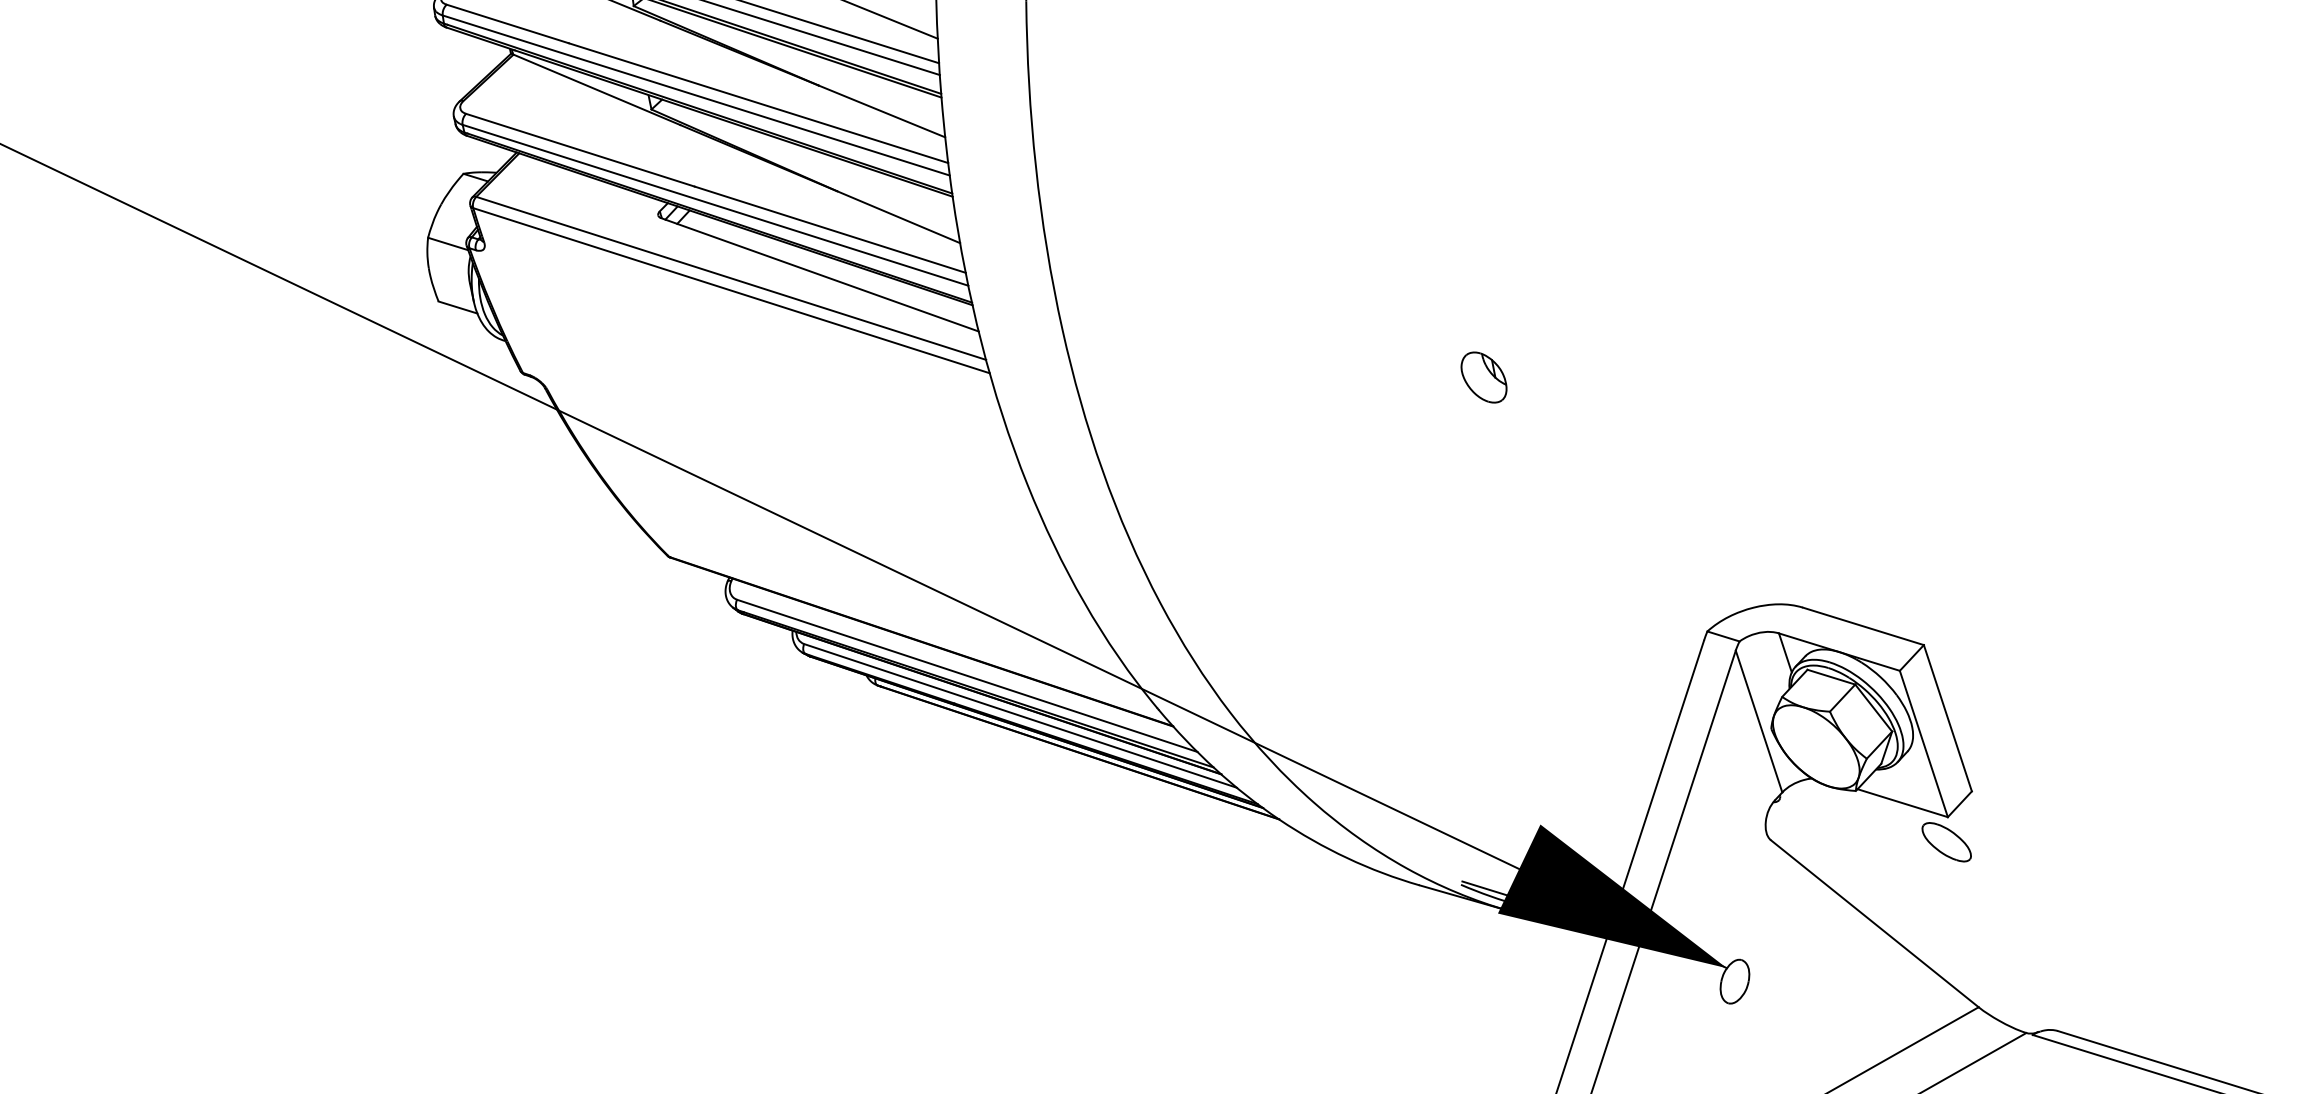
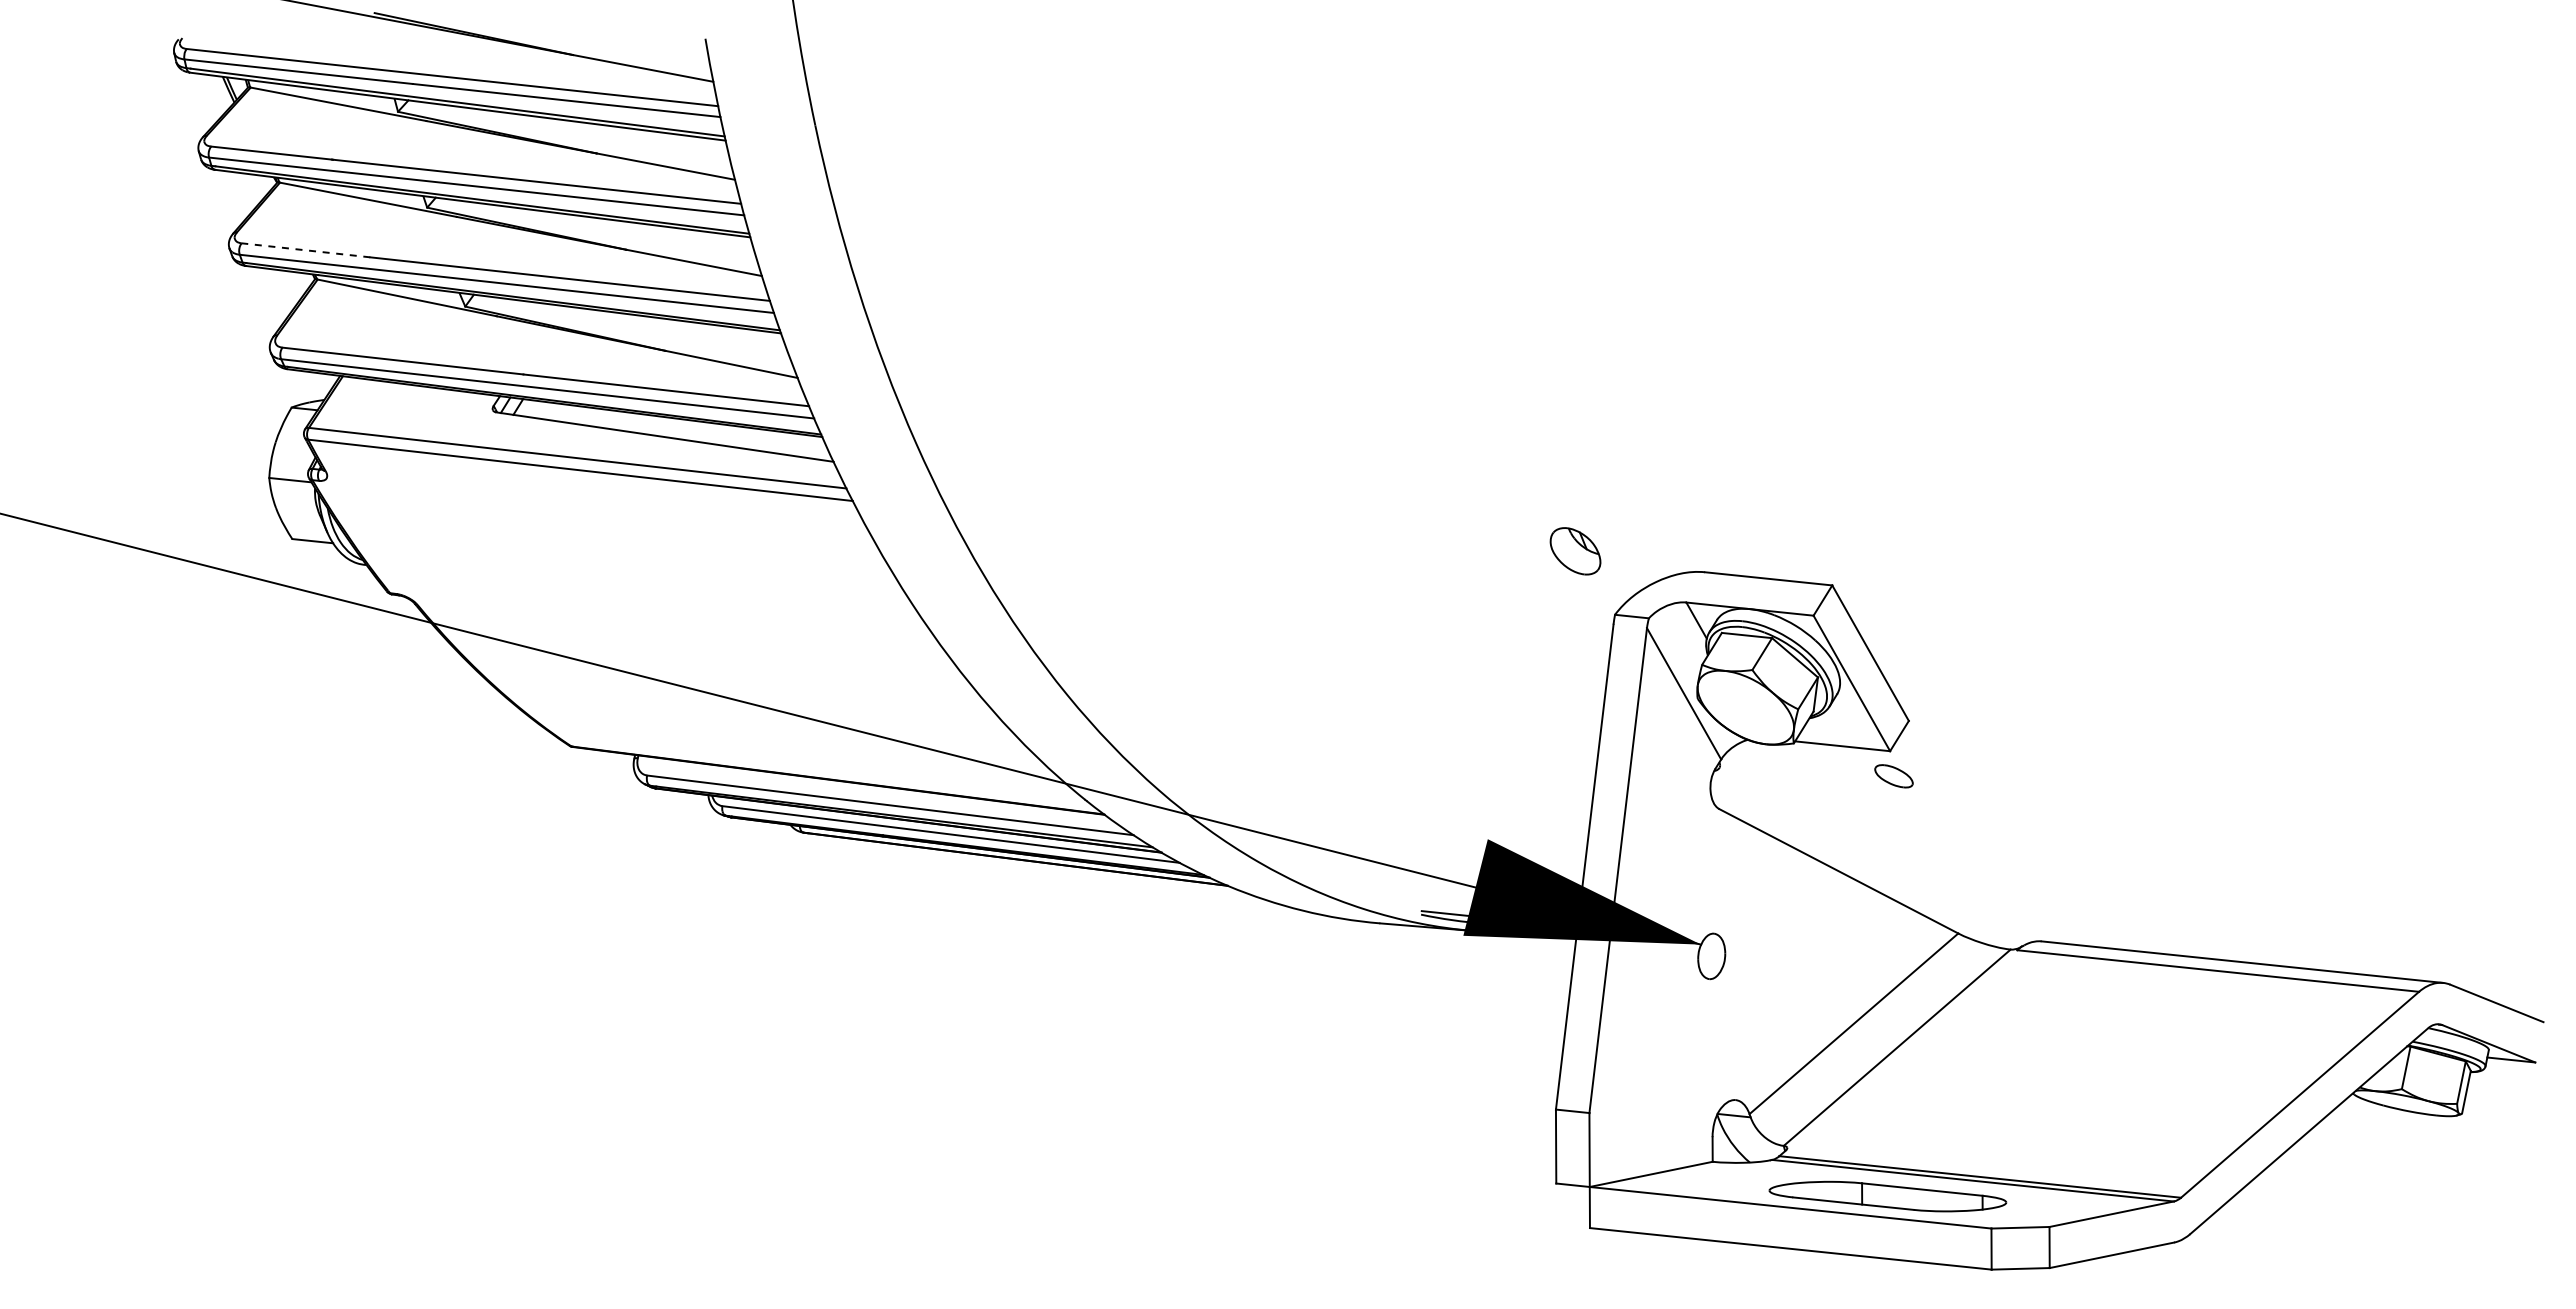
line: (508, 24) -> (306, 250), solid -> dashed
part: (1484, 377) -> (1575, 551), moved
part: (1946, 842) -> (1893, 776), size x0.7

